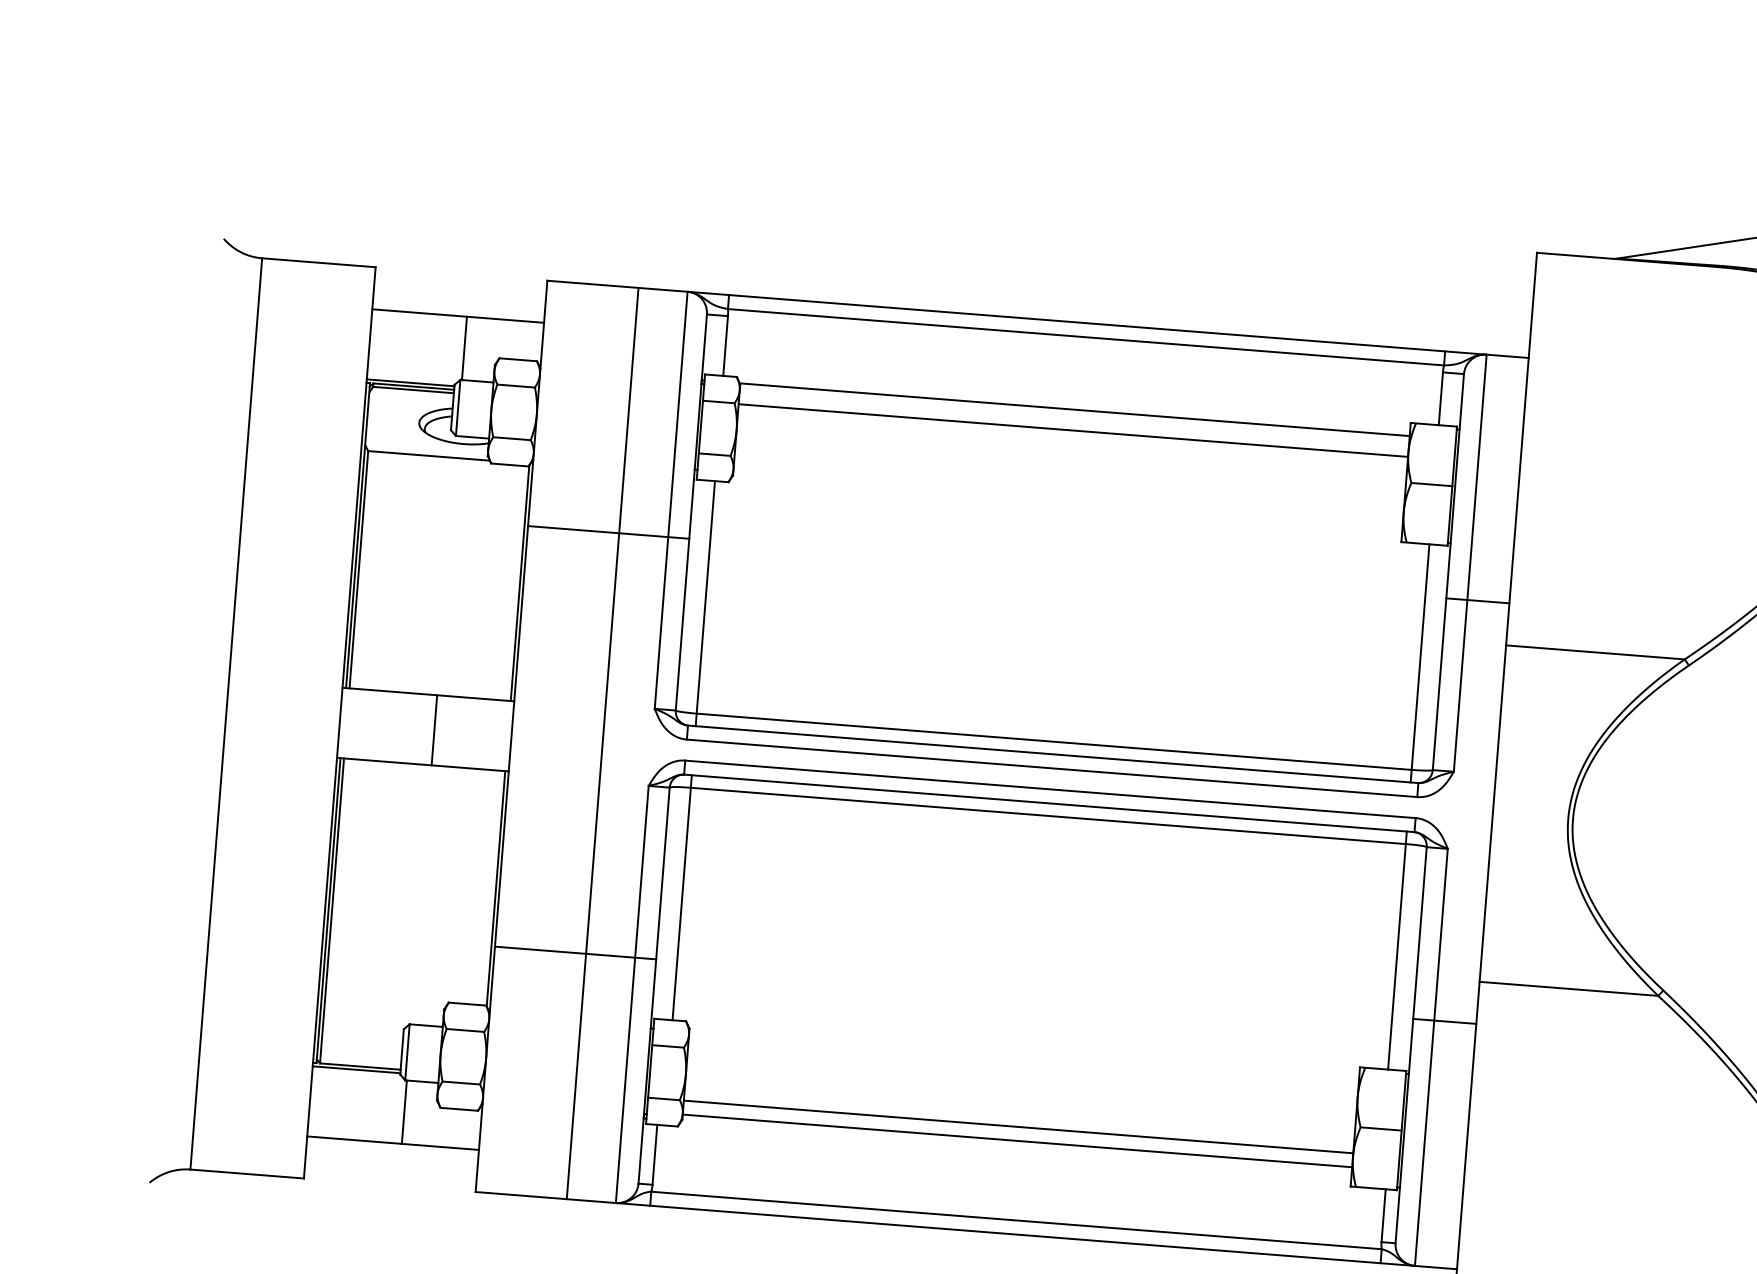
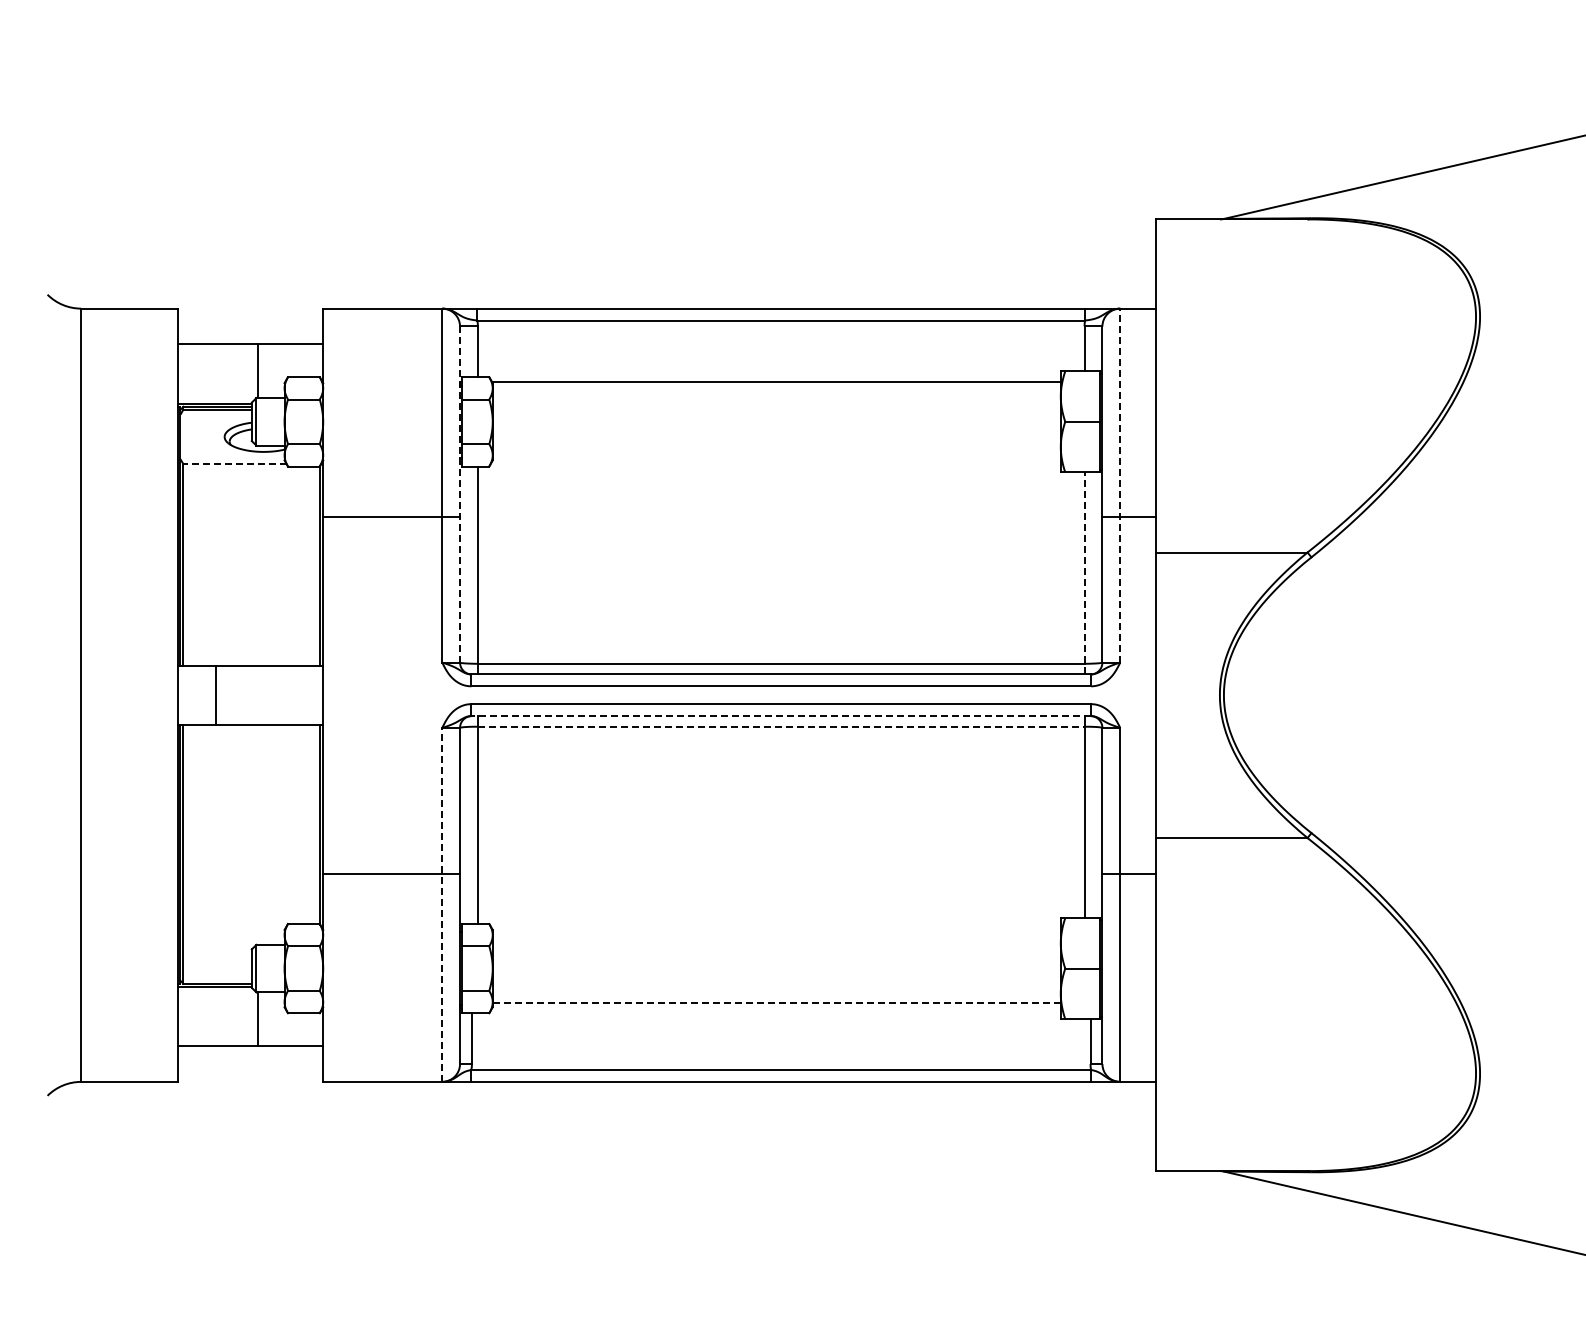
line: (1073, 431) -> (776, 400), removed
line: (429, 456) -> (235, 464), solid -> dashed
line: (691, 513) -> (460, 495), solid -> dashed
line: (1470, 563) -> (1120, 485), solid -> dashed
line: (1420, 662) -> (1084, 572), solid -> dashed
line: (434, 730) -> (215, 695), moved
line: (602, 742) -> (400, 694), removed
line: (1049, 803) -> (781, 716), solid -> dashed
line: (1048, 815) -> (781, 726), solid -> dashed
line: (632, 994) -> (442, 904), solid -> dashed
line: (1018, 1127) -> (776, 991), removed
line: (1017, 1140) -> (776, 1002), solid -> dashed

